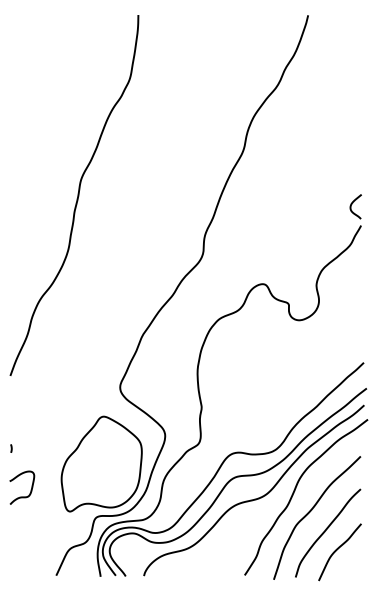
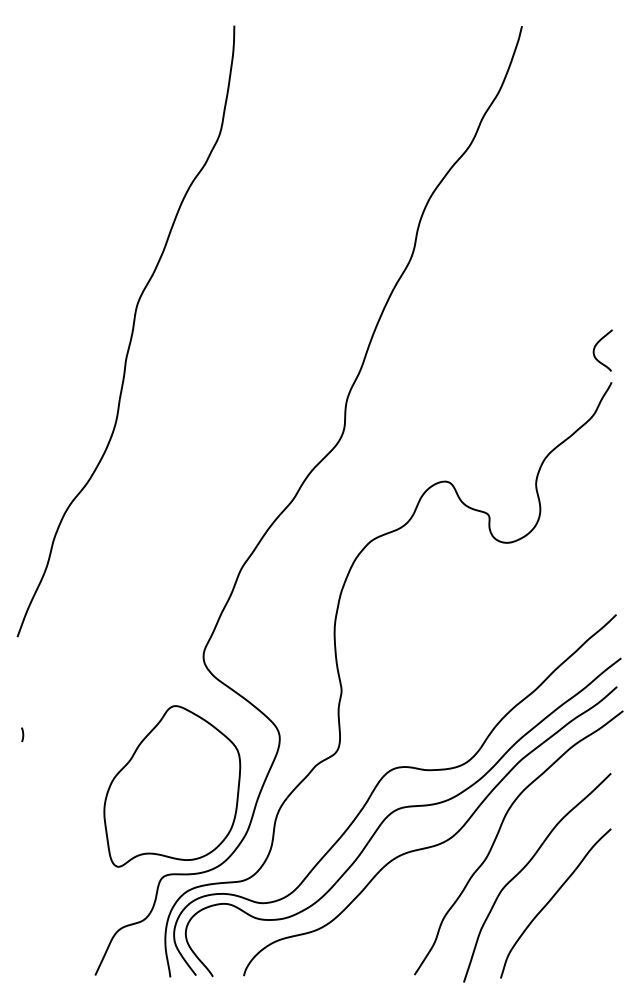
curve: (11, 448) -> (22, 734), moved
curve: (30, 489) -> (51, 829), removed
curve: (337, 550) -> (571, 932), removed

